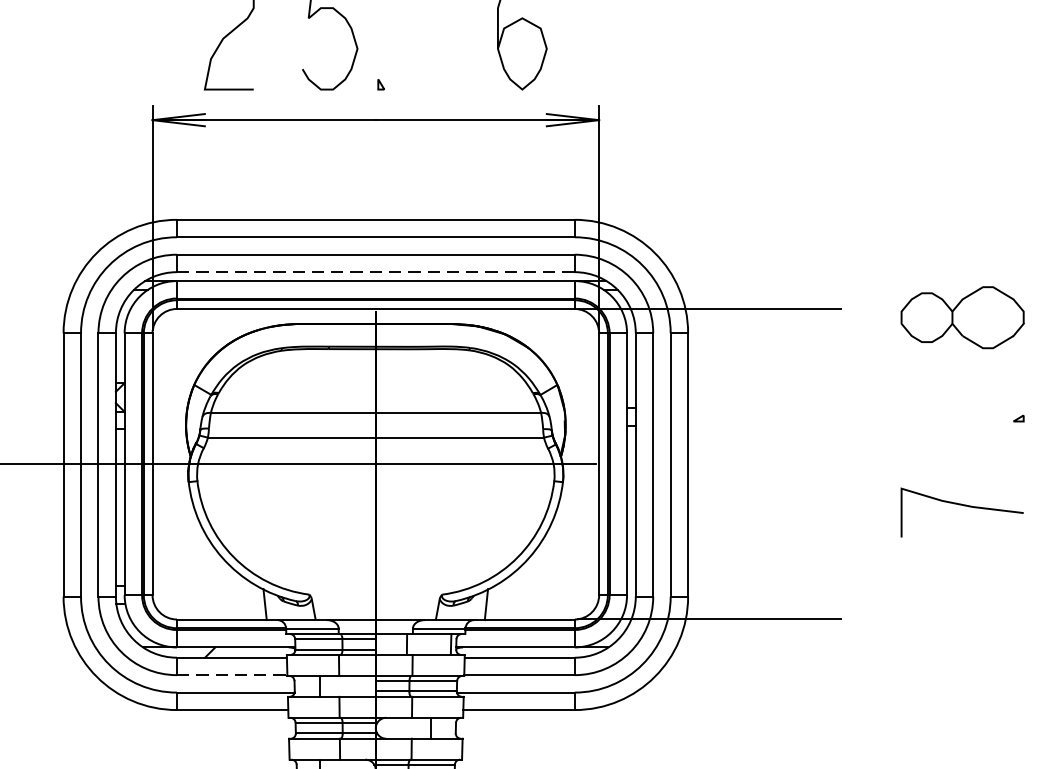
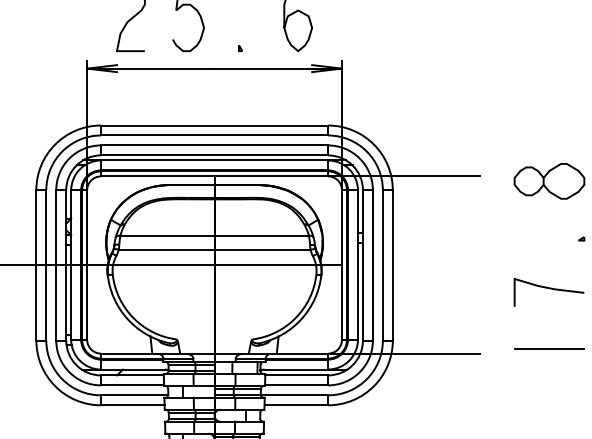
part: (380, 84) -> (240, 48), moved
line: (375, 272) -> (214, 155), dashed -> solid
line: (962, 610) -> (549, 348), added
line: (232, 675) -> (132, 385), dashed -> solid

